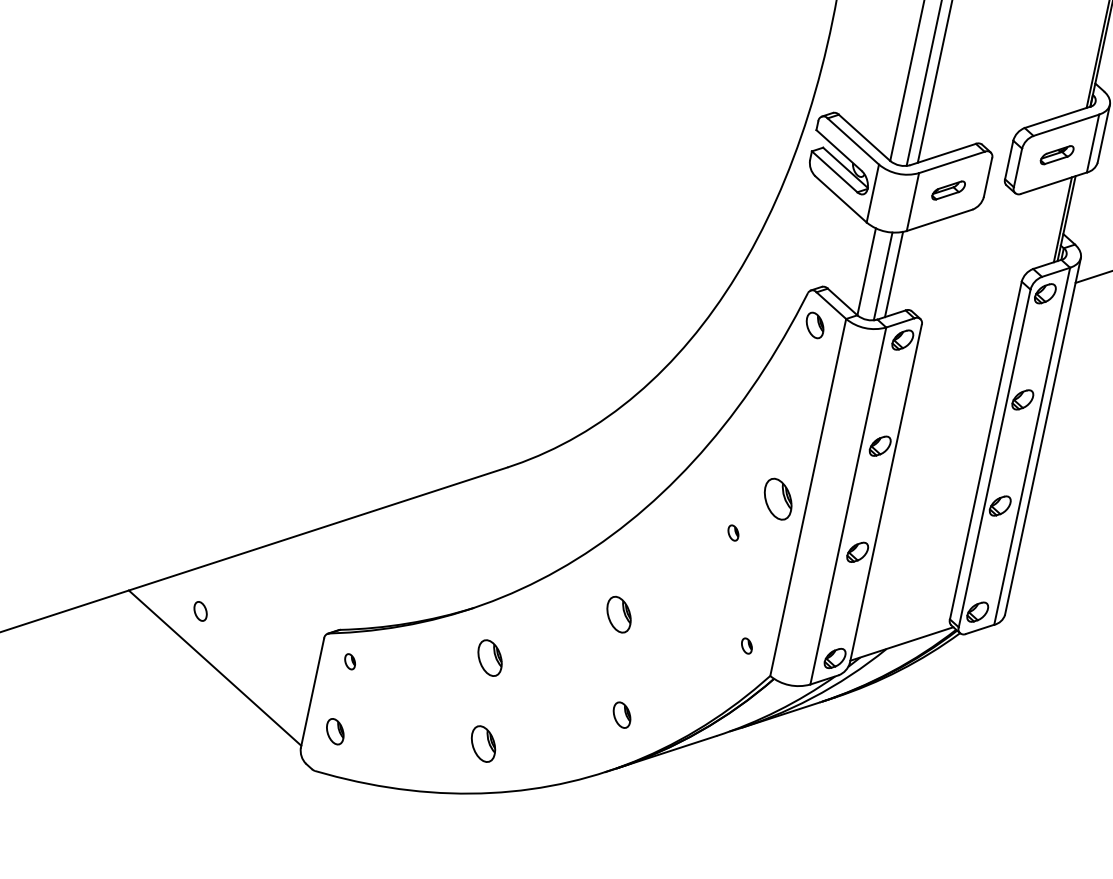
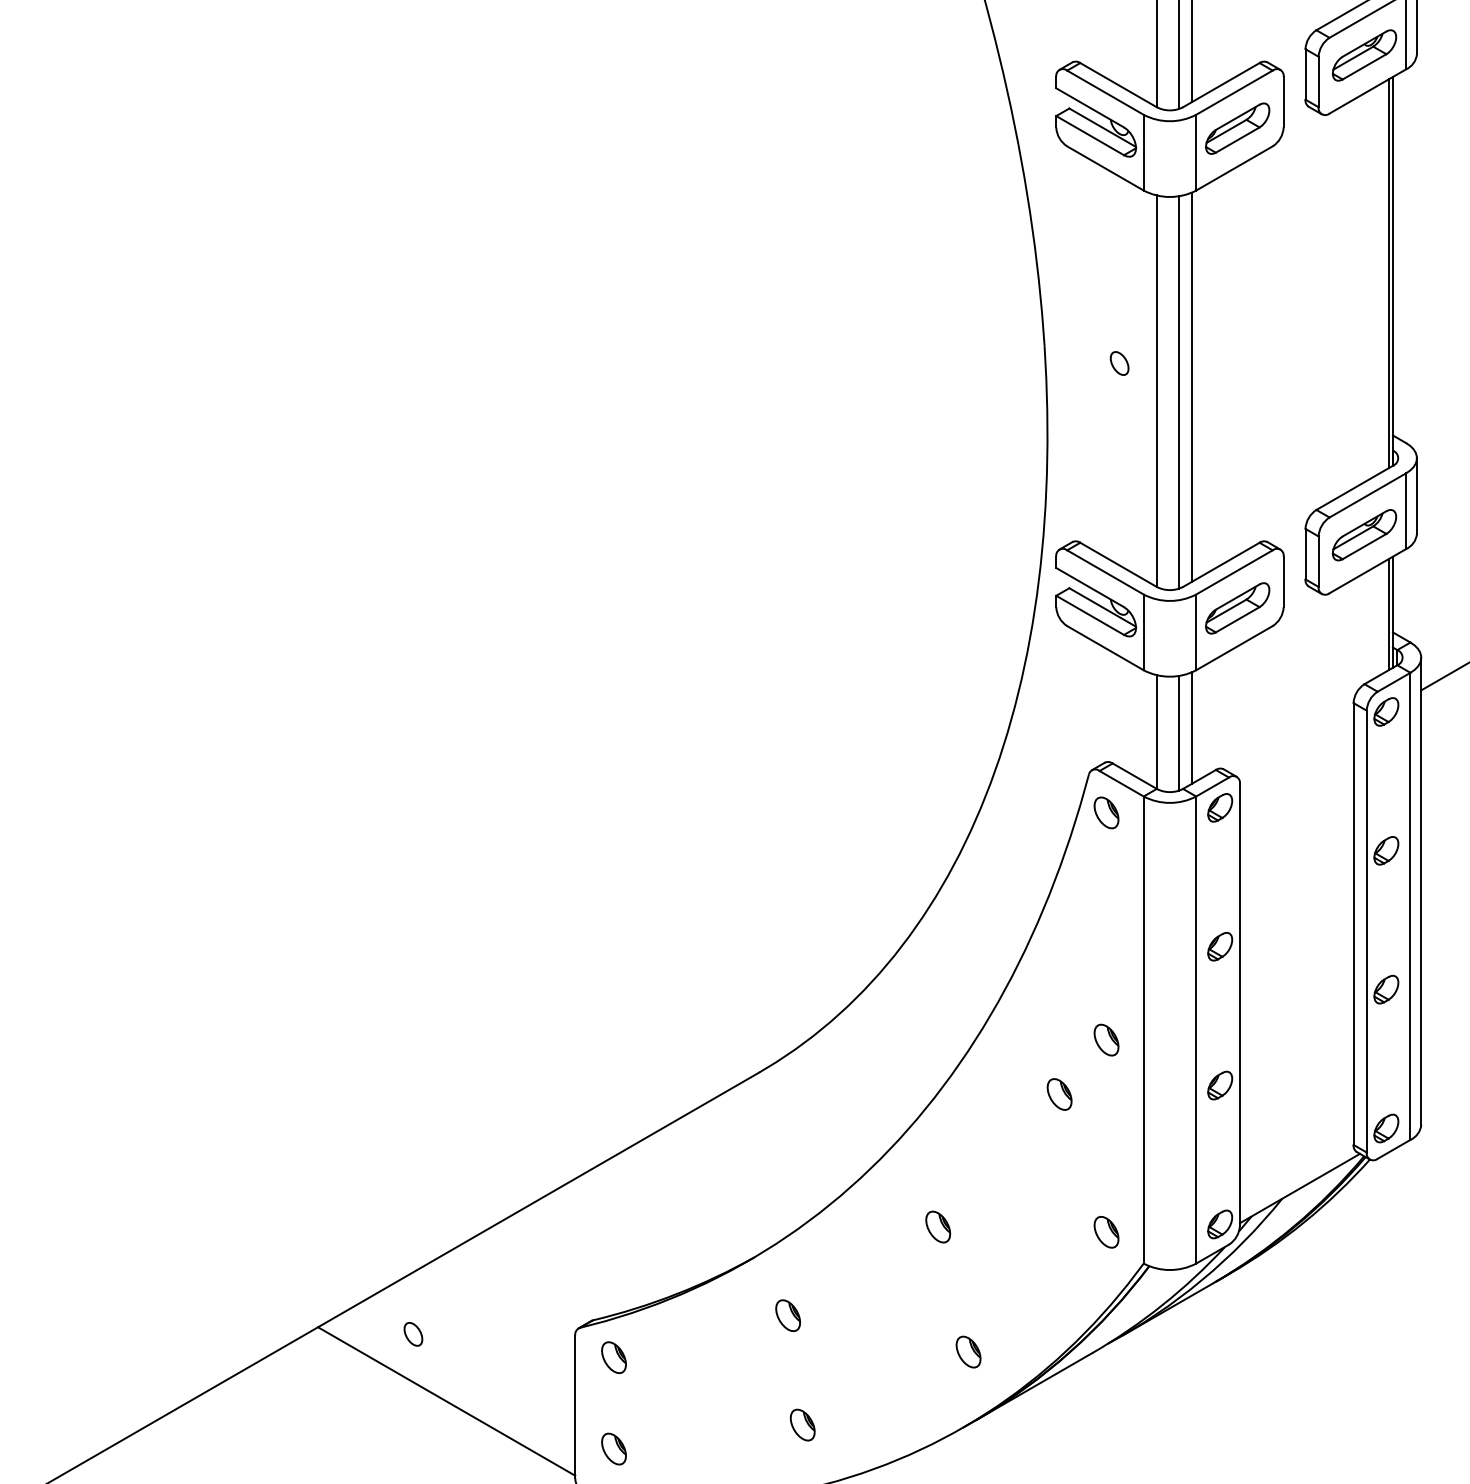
part: (1056, 155) -> (1363, 535), size x1.67
part: (948, 190) -> (1237, 608), size x1.67
part: (778, 498) -> (1106, 1039), size x0.62
part: (733, 533) -> (1059, 1094), size x1.67
part: (619, 614) -> (938, 1226), size x0.71
part: (746, 646) -> (1106, 1232), size x1.67
part: (489, 657) -> (787, 1315), size x0.71
part: (349, 661) -> (613, 1357), size x1.67
part: (483, 743) -> (802, 1424), size x0.71

